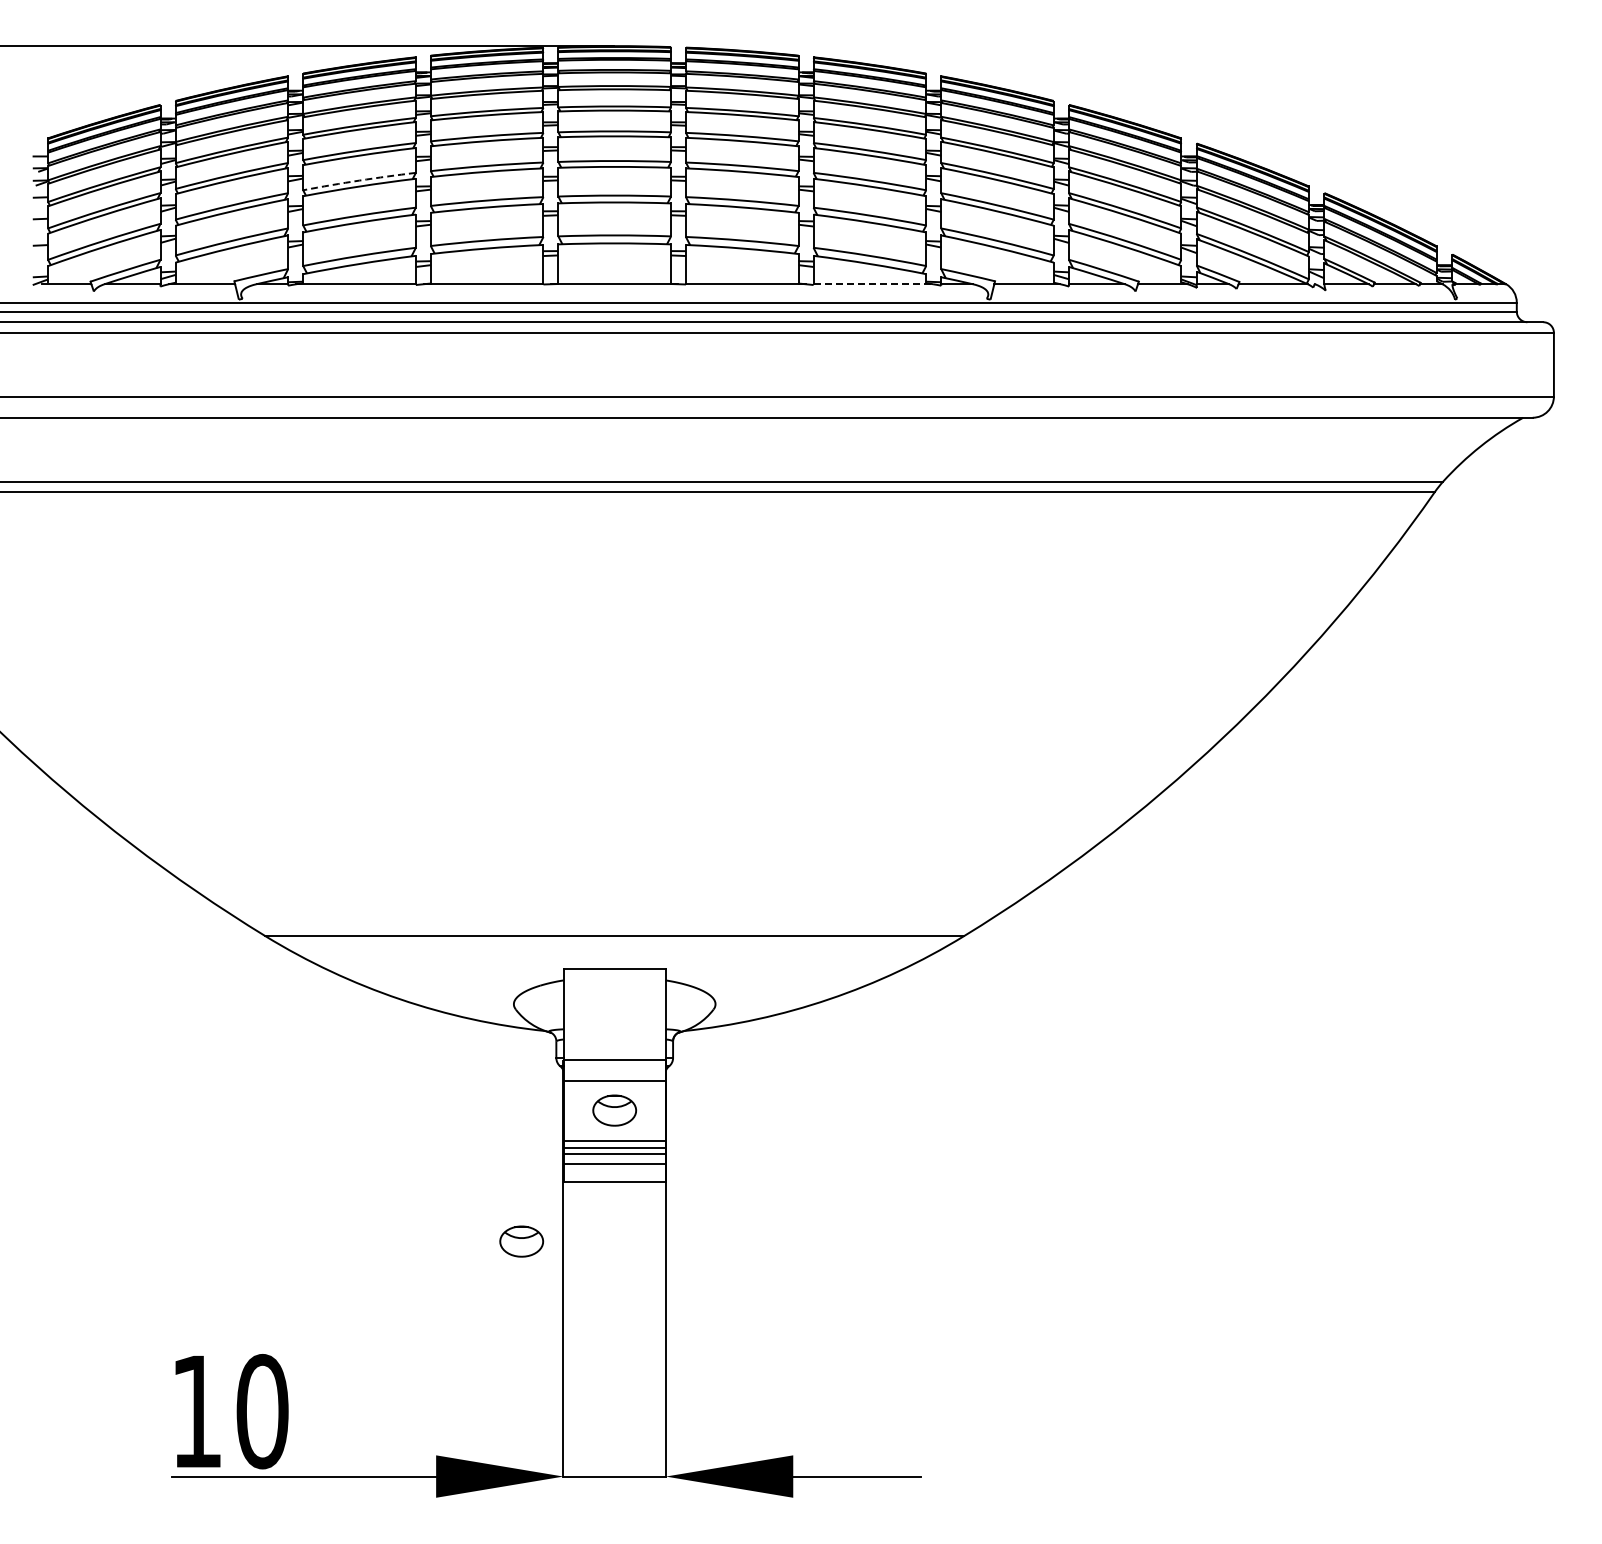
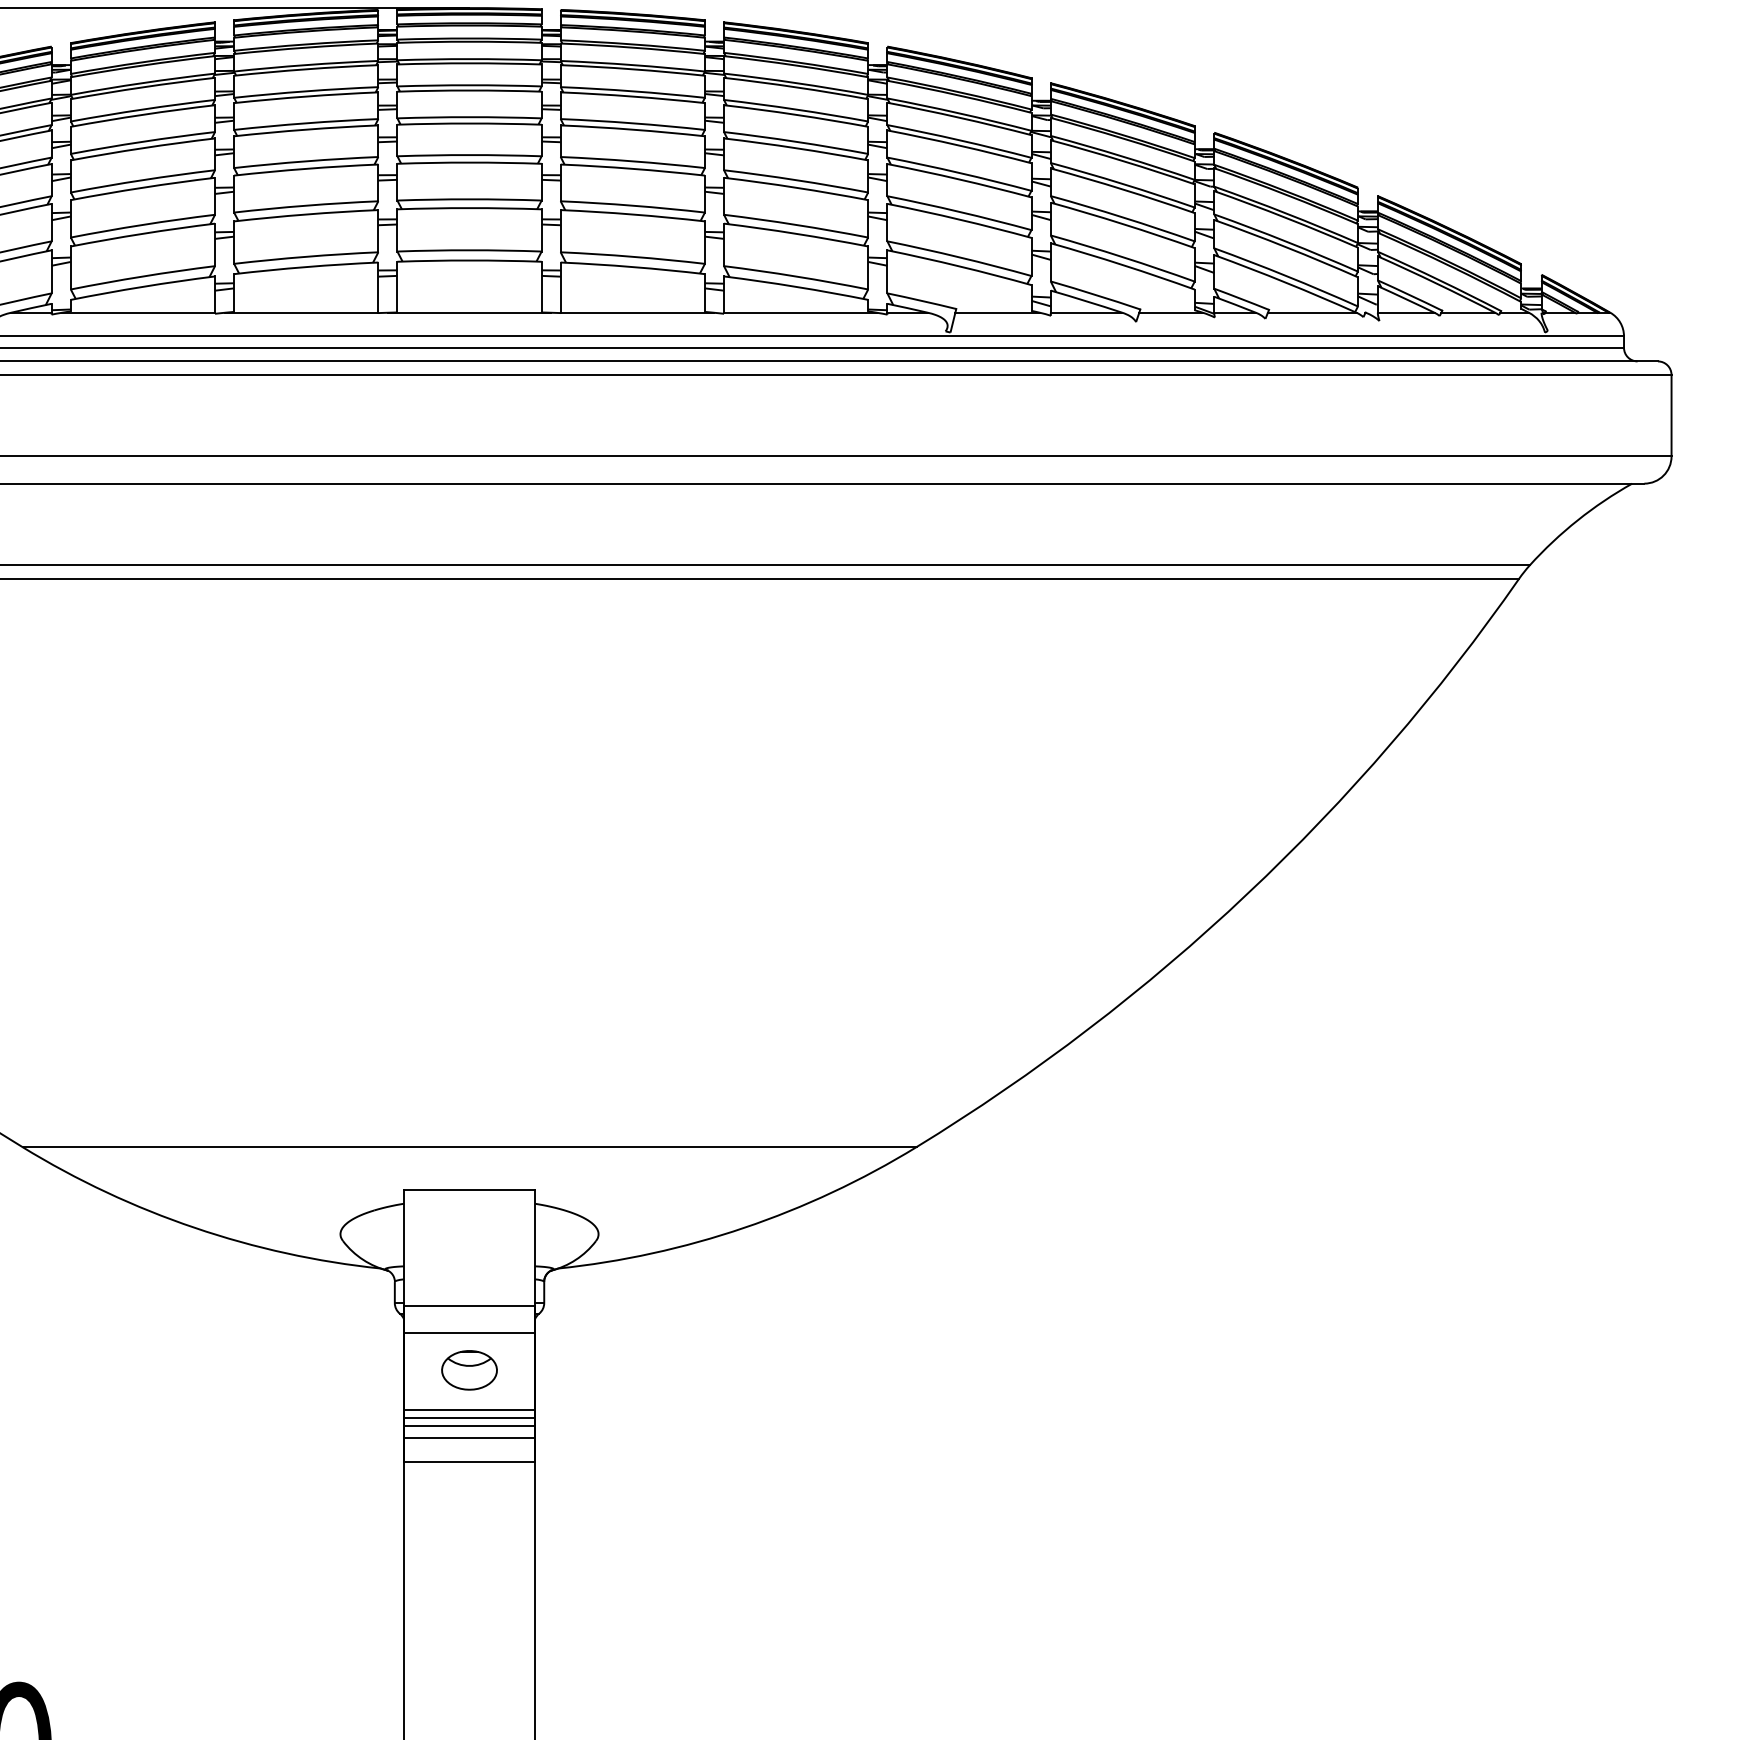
arc: (359, 180) -> (142, 180), dashed -> solid
line: (873, 284) -> (800, 313), dashed -> solid
part: (521, 1241) -> (350, 1537), removed

